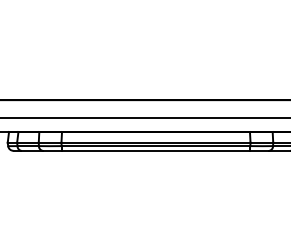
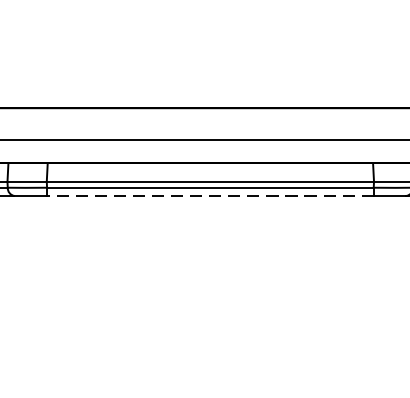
line: (155, 150) -> (209, 195), solid -> dashed

